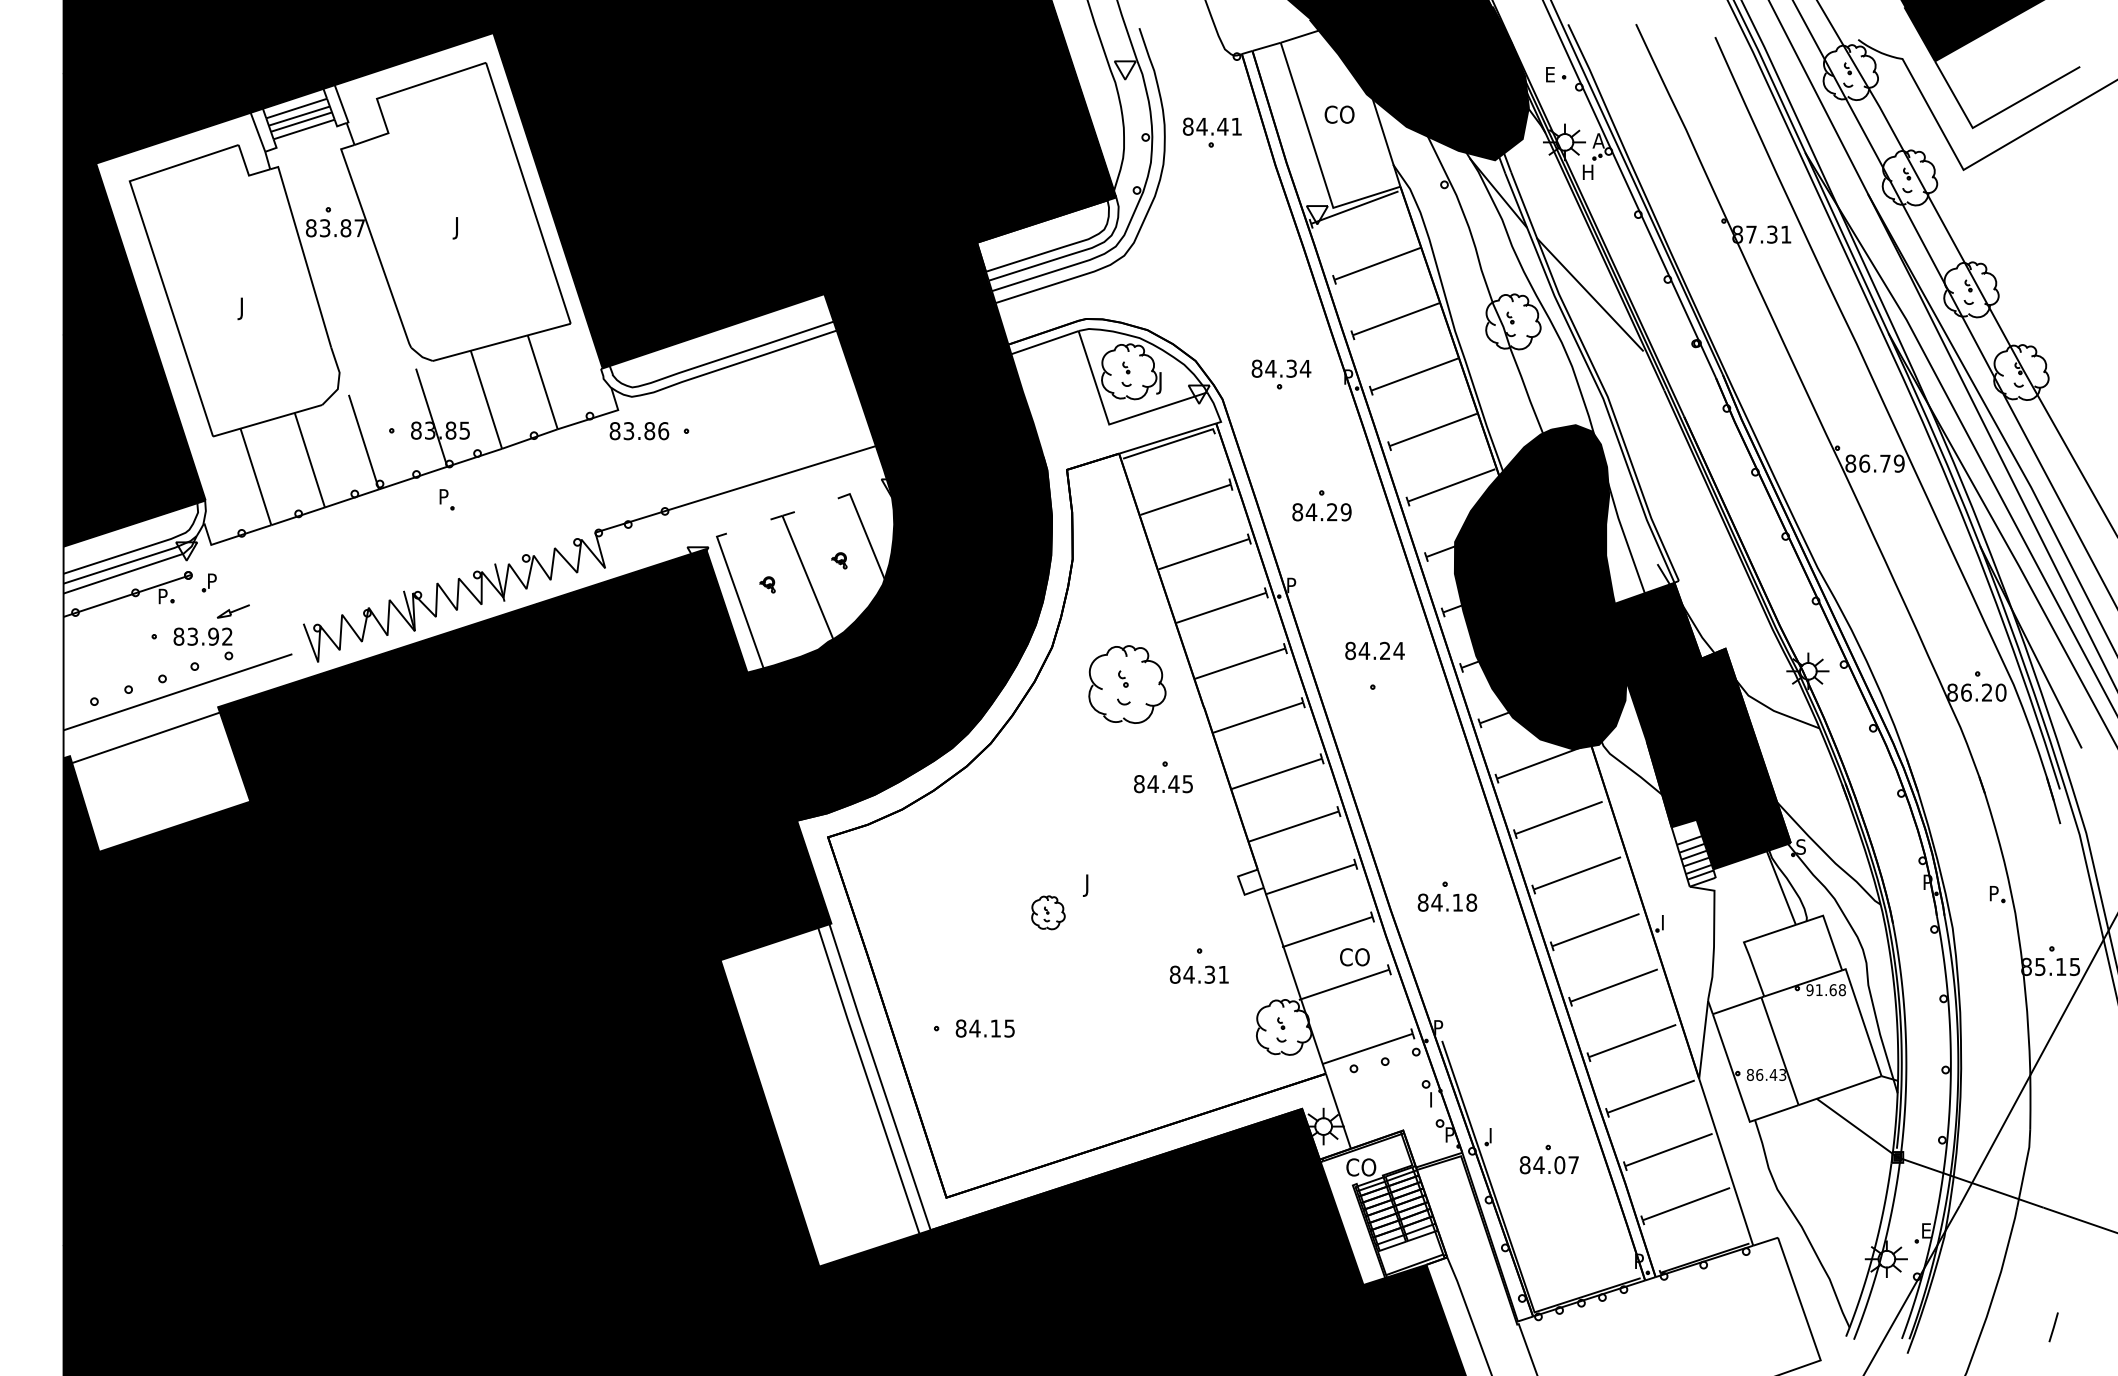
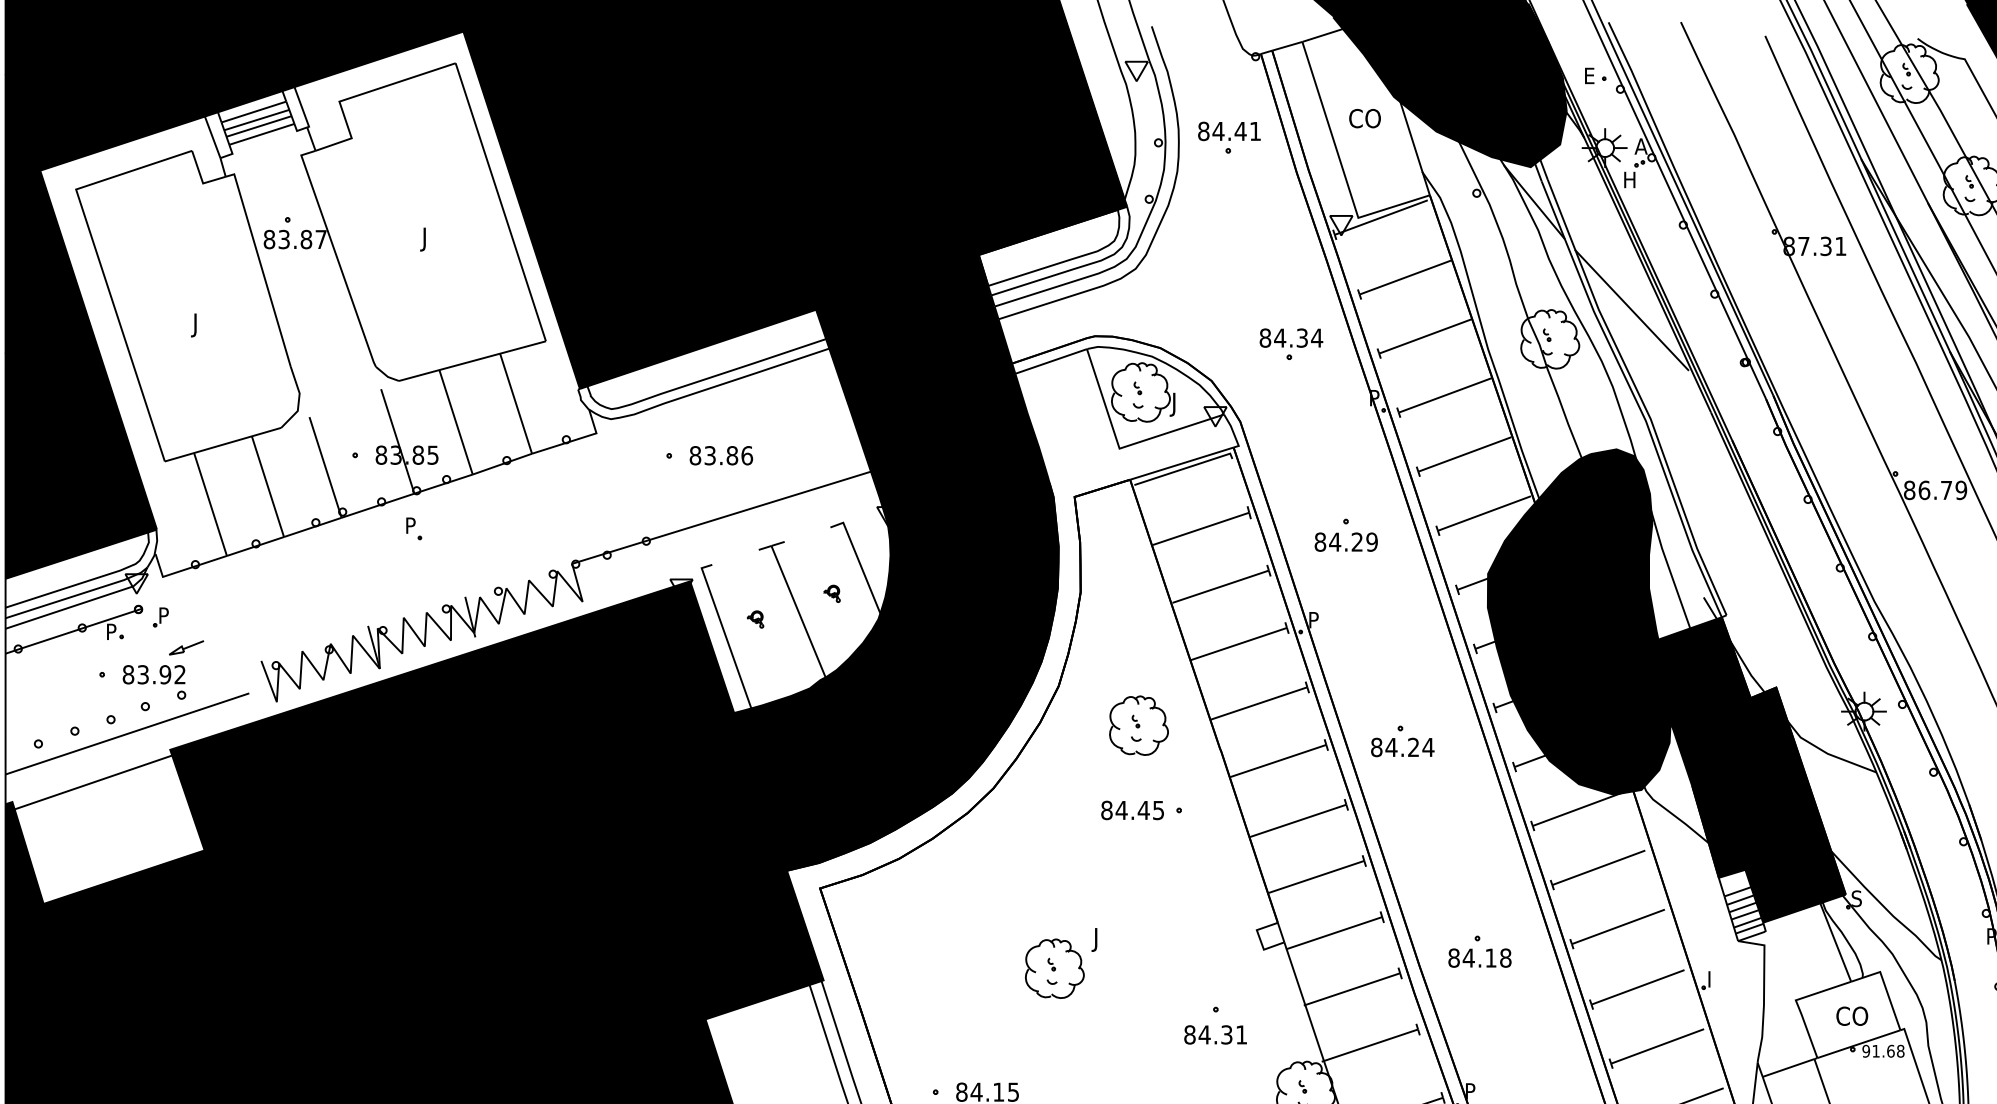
part: (1281, 374) -> (1291, 344), moved
text: (639, 431) -> (721, 456), moved
text: (1374, 650) -> (1402, 746), moved
part: (1127, 684) -> (1139, 725), size x0.71
text: (1163, 784) -> (1132, 810), moved
part: (1048, 912) -> (1054, 968), size x1.67
text: (1354, 957) -> (1851, 1016), moved

